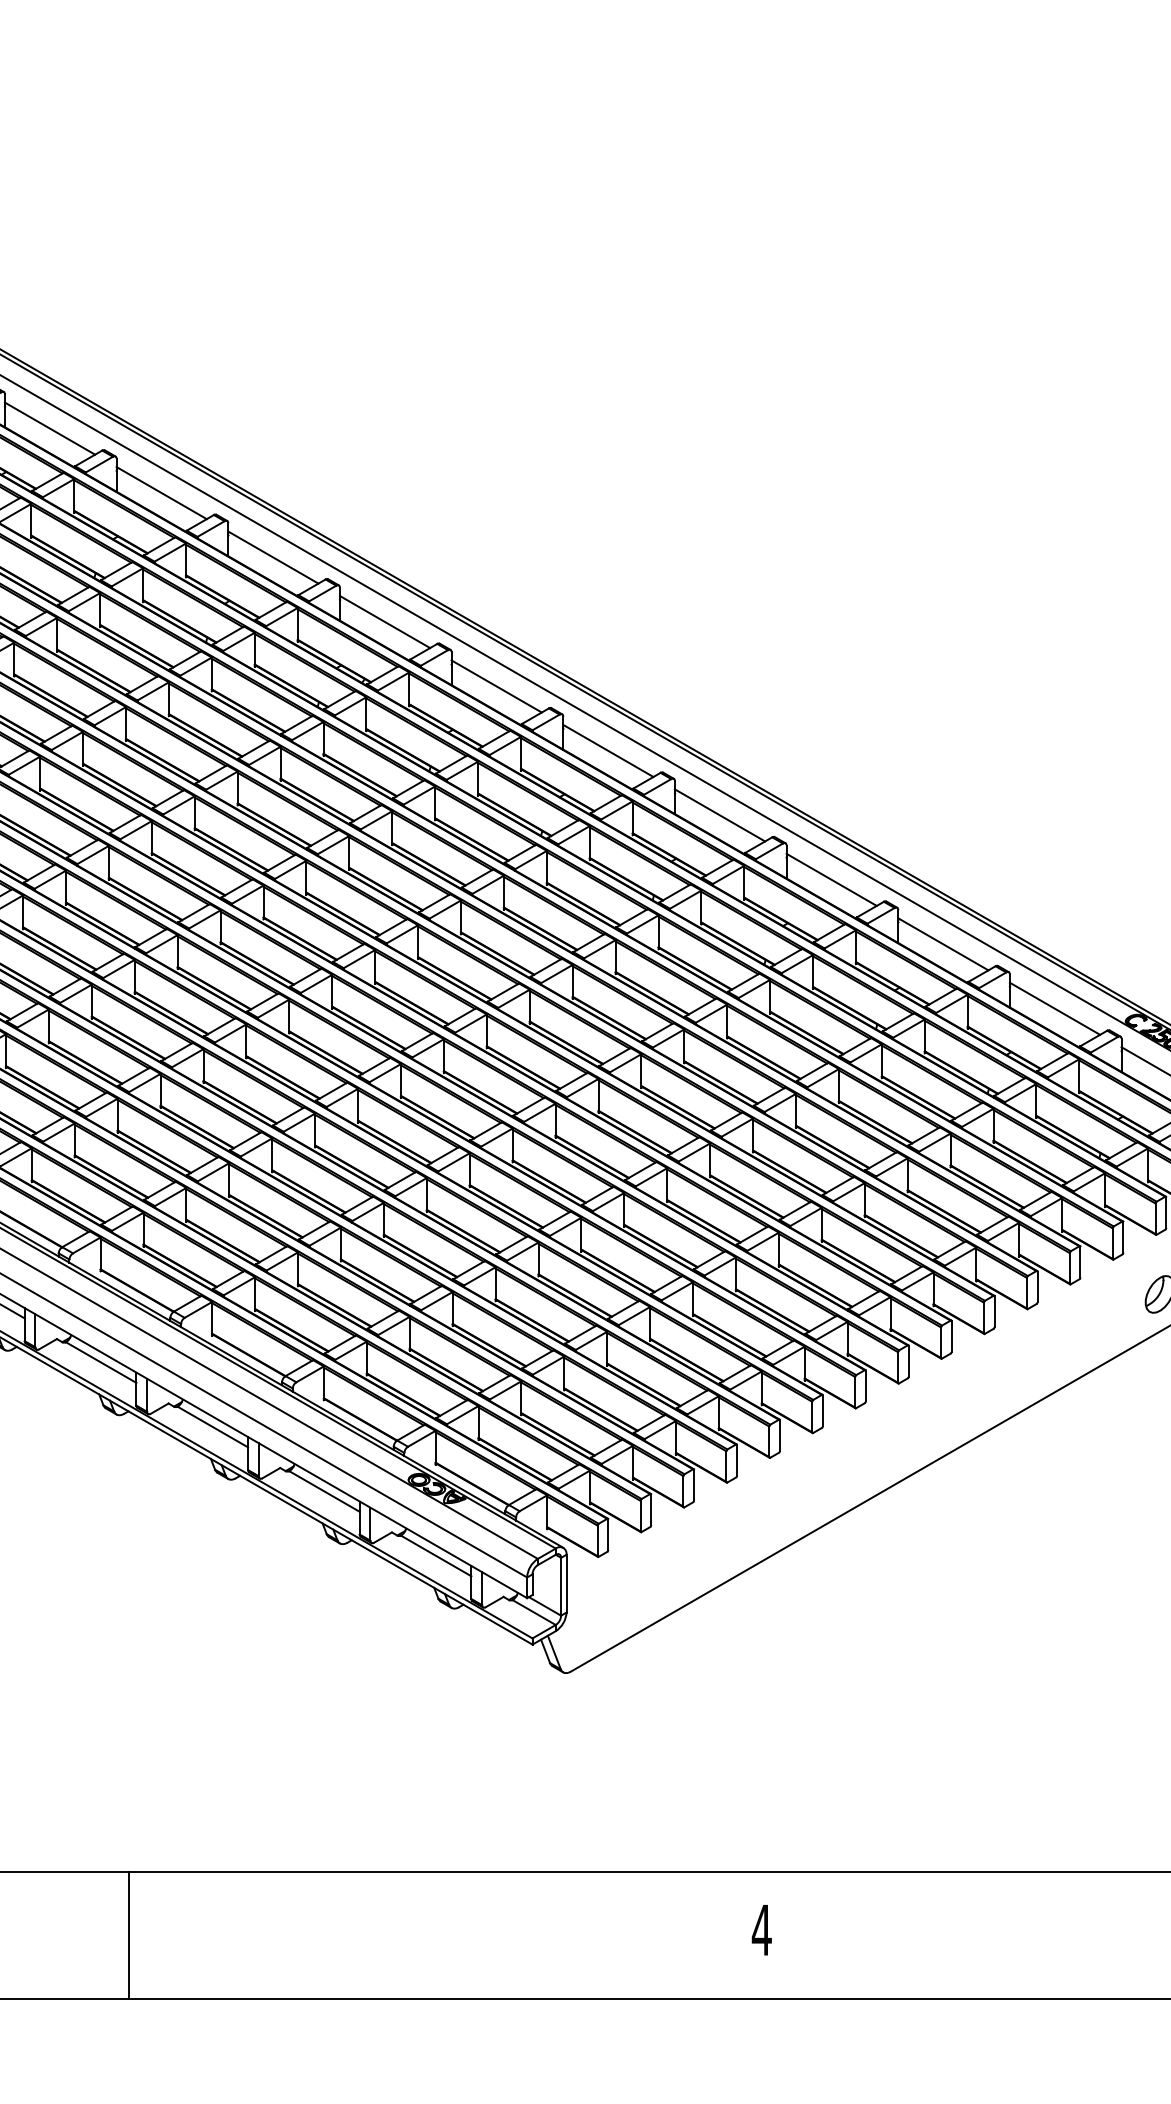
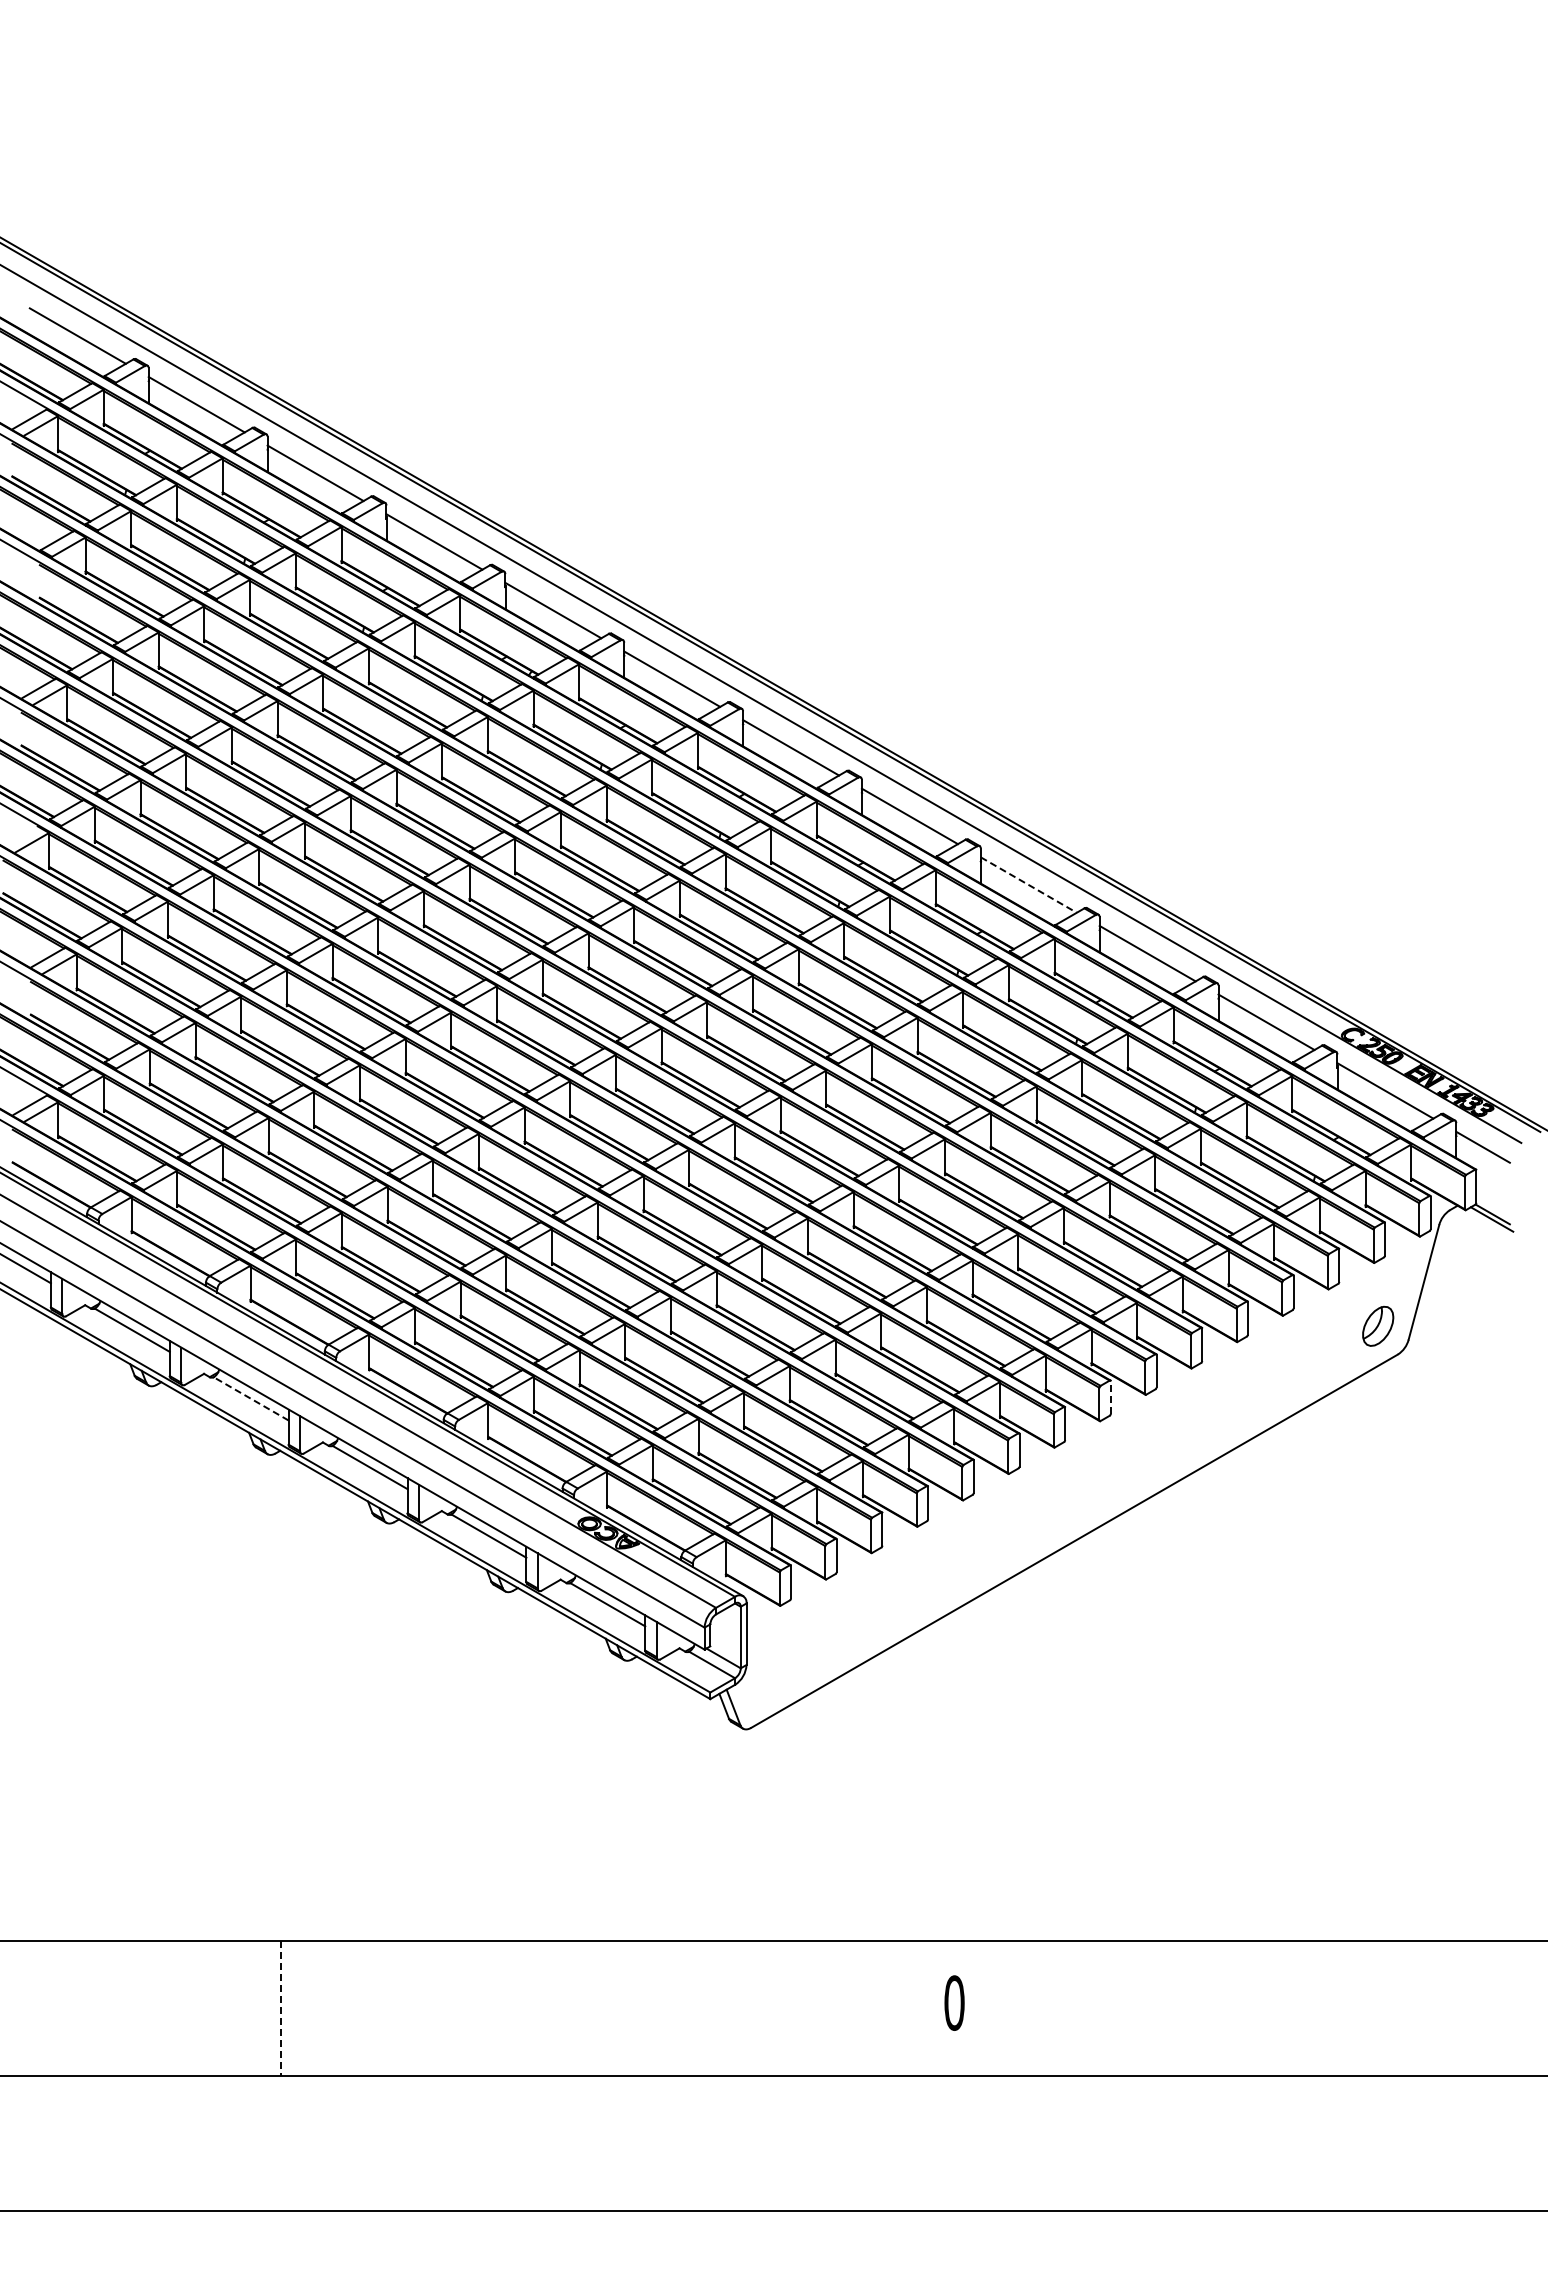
line: (832, 880) -> (1029, 885), solid -> dashed
line: (908, 1361) -> (1110, 1397), solid -> dashed
line: (100, 1362) -> (250, 1398), solid -> dashed
text: (761, 1929) -> (954, 2002), 4 -> 0
line: (128, 1936) -> (280, 2009), solid -> dashed

